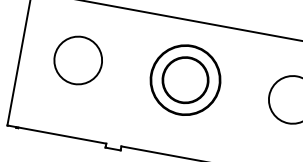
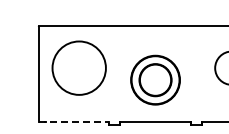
circle: (77, 59) -> (78, 67), size x1.6
part: (185, 79) -> (155, 79), moved
line: (57, 134) -> (74, 121), solid -> dashed

